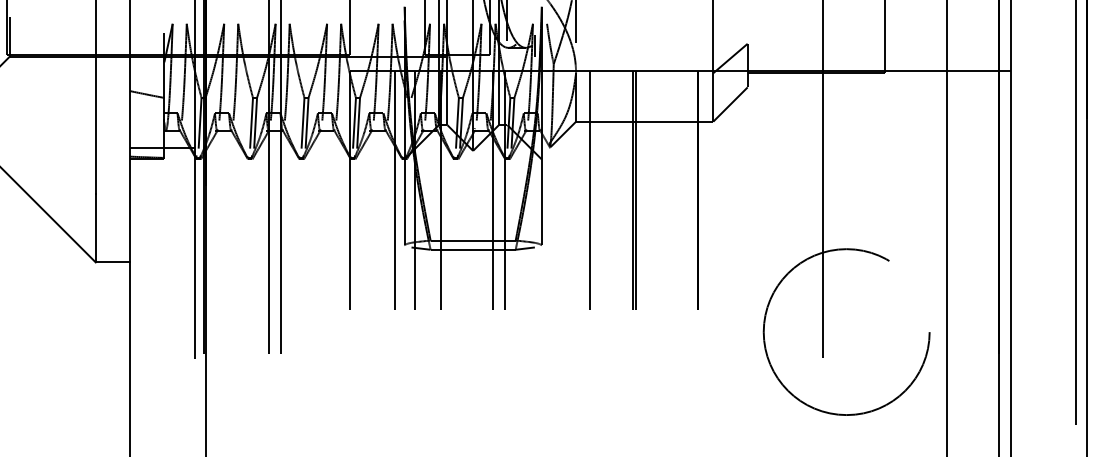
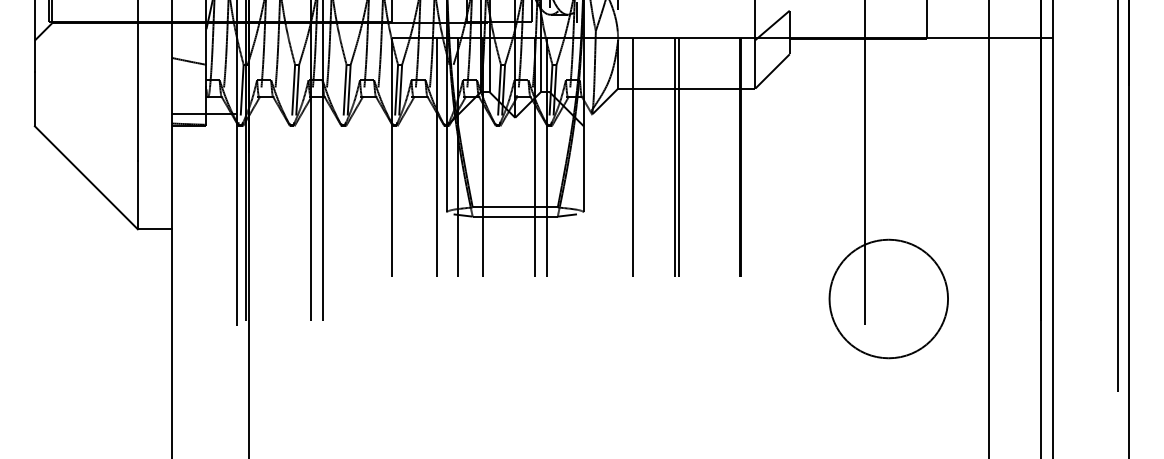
circle: (846, 331) -> (888, 298), size x0.71

